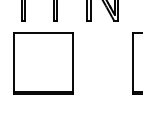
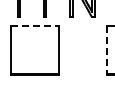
line: (42, 32) -> (34, 26), solid -> dashed
line: (132, 64) -> (106, 51), solid -> dashed

